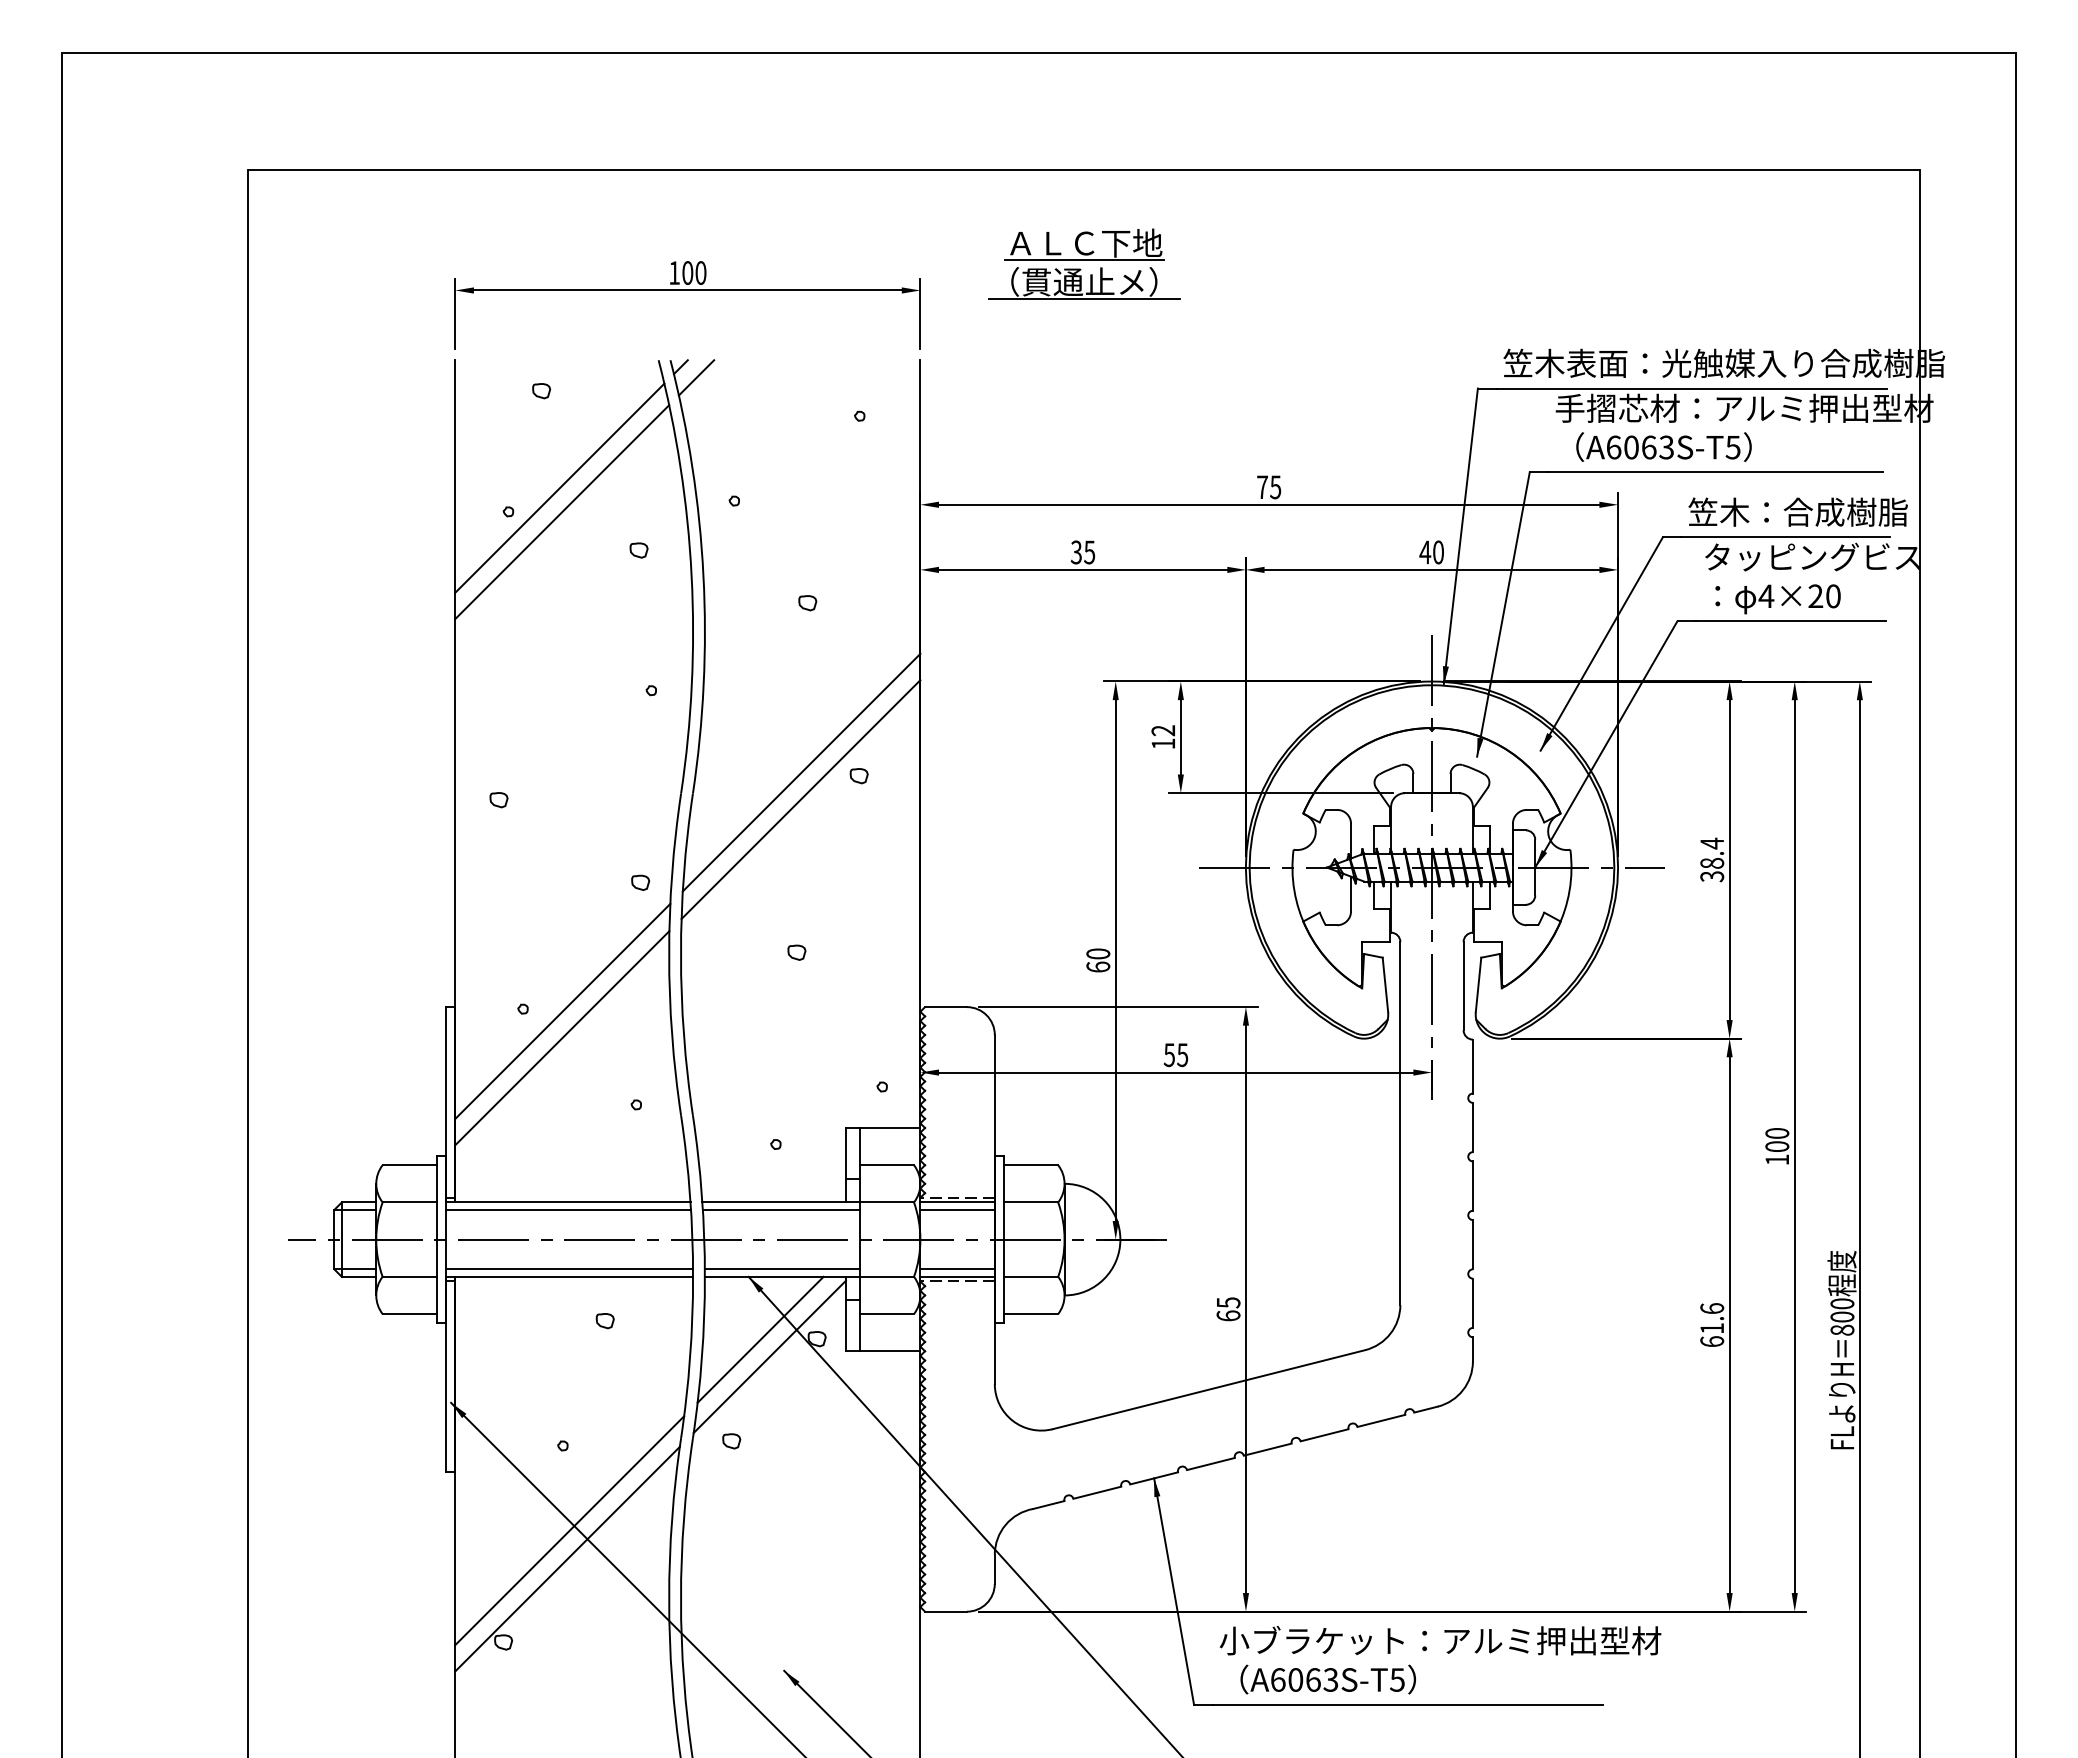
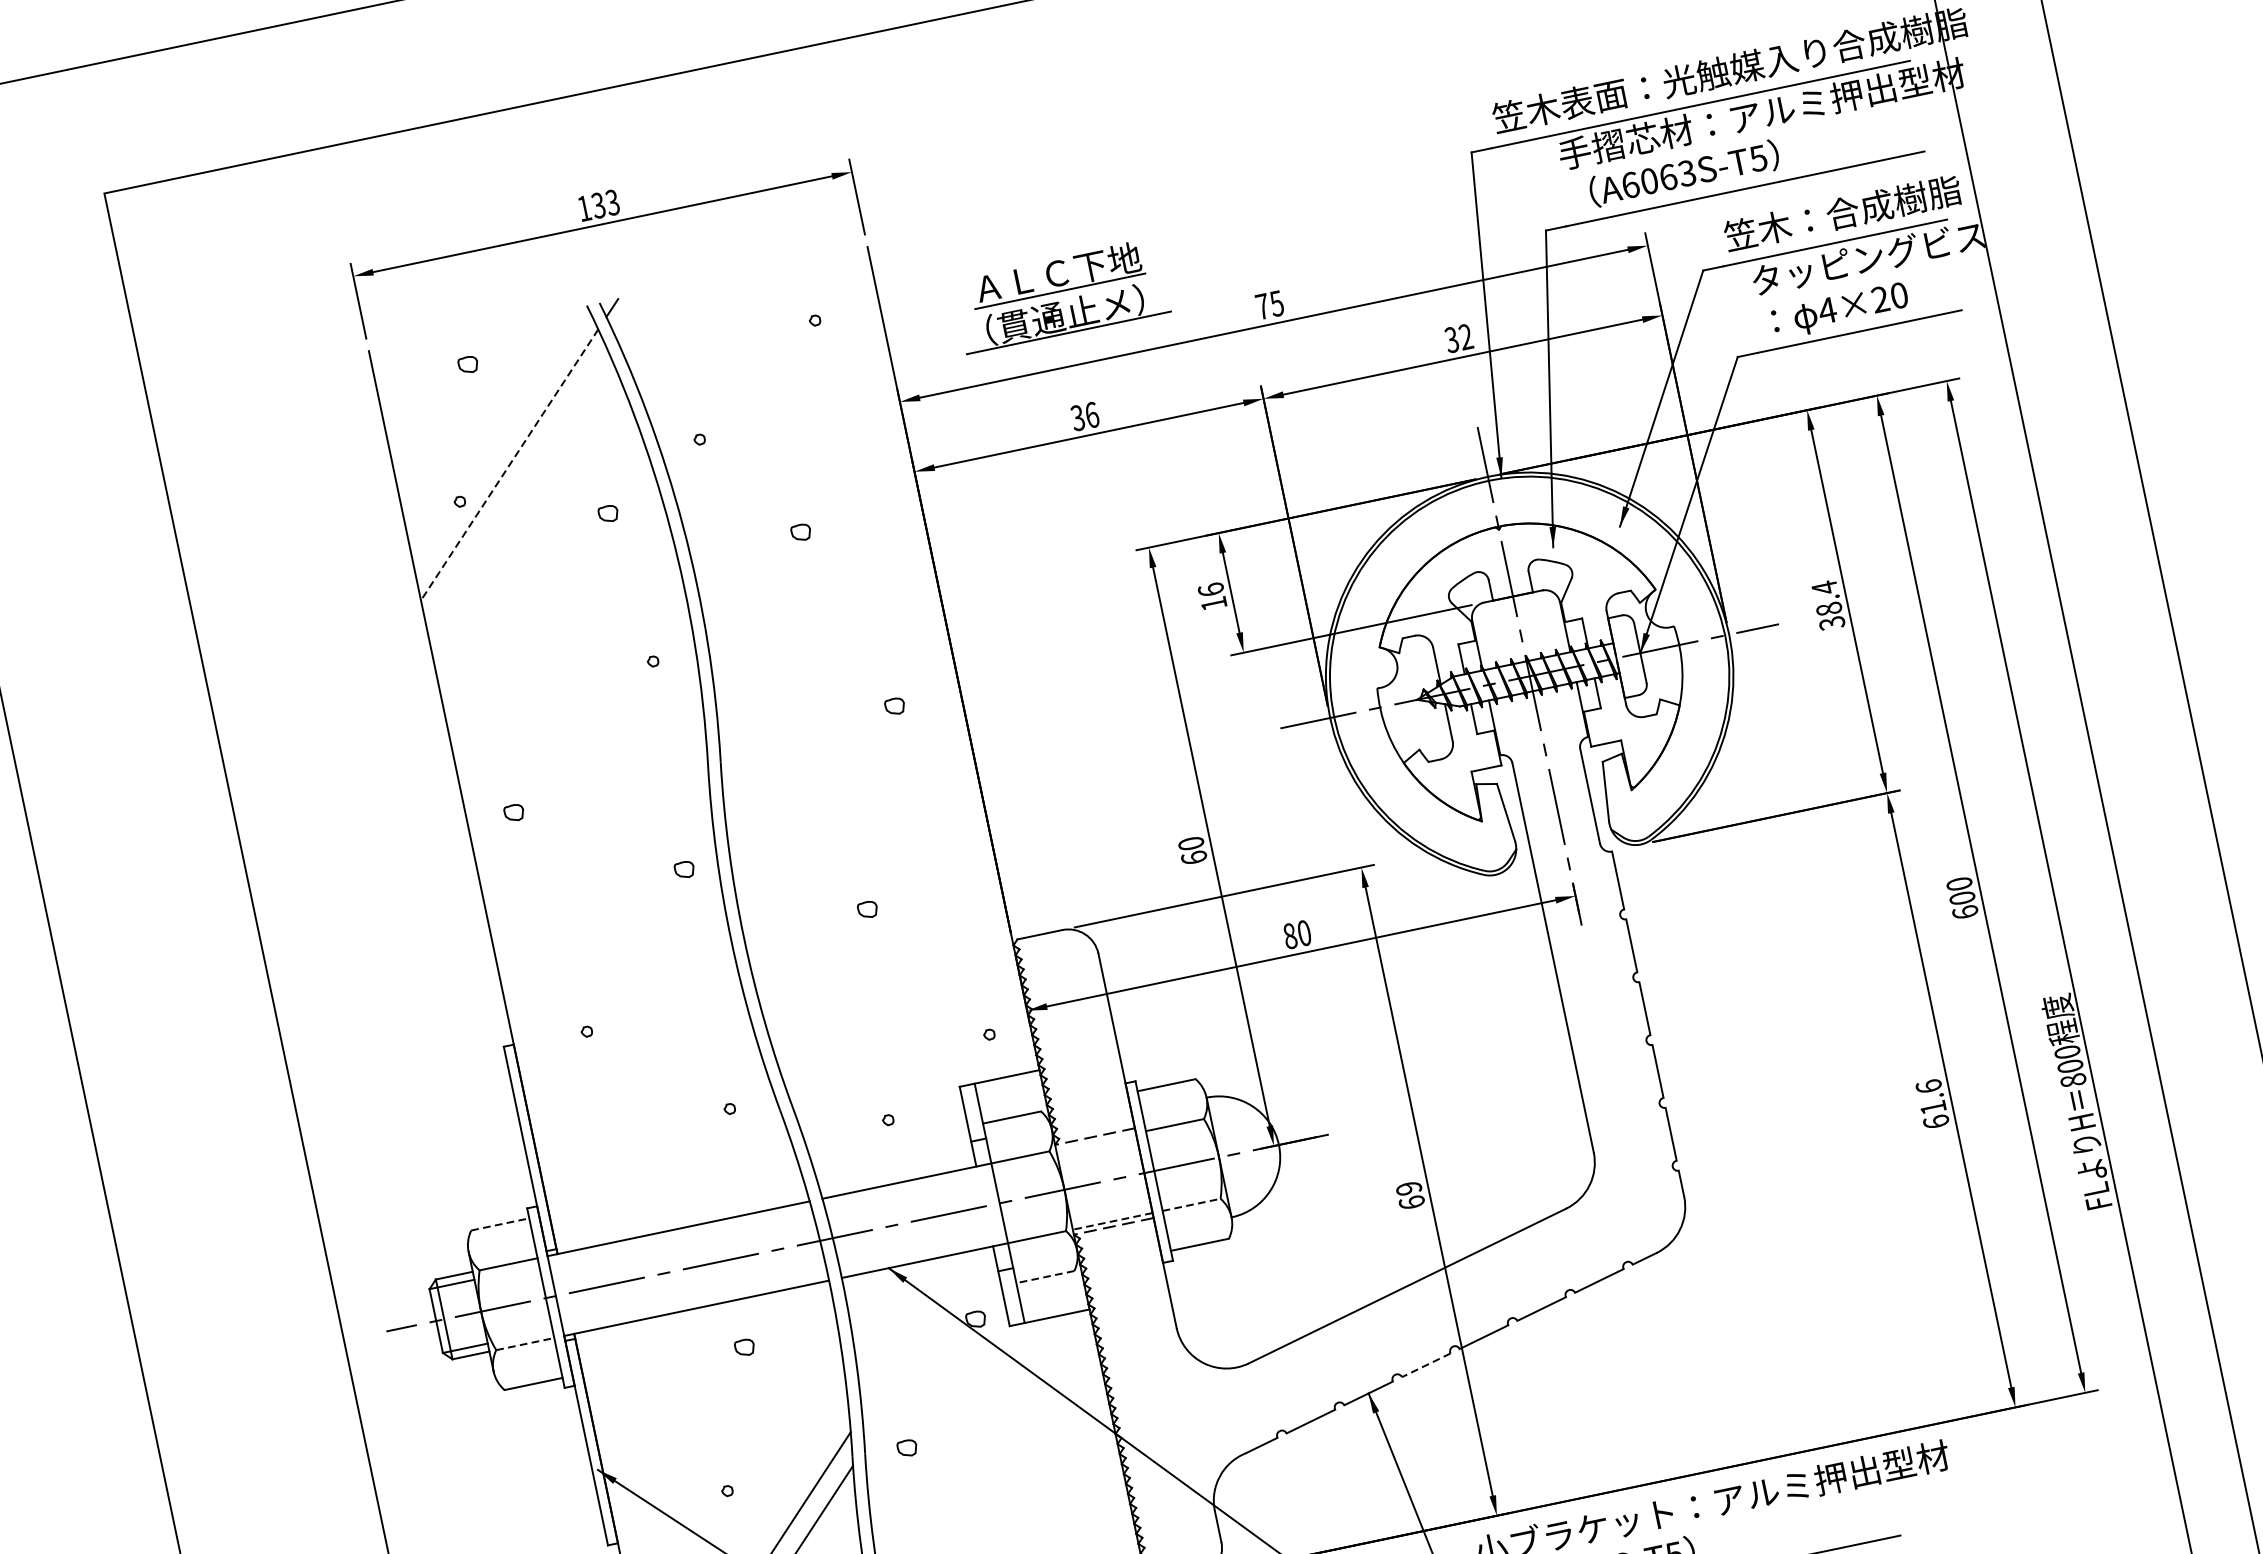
part: (1084, 263) -> (1061, 295), moved
text: (694, 272) -> (605, 203), 100 -> 133
line: (696, 377) -> (631, 315), removed
line: (559, 488) -> (509, 465), solid -> dashed
line: (562, 512) -> (517, 490), removed
text: (1089, 552) -> (1091, 415), 35 -> 36
text: (1431, 552) -> (1458, 338), 40 -> 32
text: (1163, 730) -> (1211, 589), 12 -> 16
line: (801, 772) -> (832, 715), removed
line: (800, 799) -> (837, 744), removed
line: (562, 1010) -> (629, 1024), removed
line: (562, 1038) -> (635, 1054), removed
text: (1175, 1055) -> (1296, 935), 55 -> 80
text: (1777, 1159) -> (1965, 911), 100 -> 600
line: (410, 1165) -> (501, 1224), solid -> dashed
line: (957, 1202) -> (1095, 1141), removed
line: (568, 1209) -> (680, 1236), removed
line: (780, 1209) -> (907, 1188), removed
line: (957, 1209) -> (1097, 1149), removed
line: (569, 1269) -> (694, 1300), removed
line: (781, 1269) -> (922, 1252), removed
line: (957, 1269) -> (1110, 1213), removed
line: (410, 1276) -> (526, 1343), solid -> dashed
line: (957, 1276) -> (1112, 1221), solid -> dashed
line: (1031, 1276) -> (1191, 1204), solid -> dashed
text: (1228, 1302) -> (1408, 1188), 65 -> 69
line: (886, 1314) -> (1044, 1277), solid -> dashed
line: (760, 1339) -> (915, 1332), removed
line: (769, 1356) -> (928, 1348), removed
line: (1210, 1464) -> (1425, 1365), solid -> dashed

